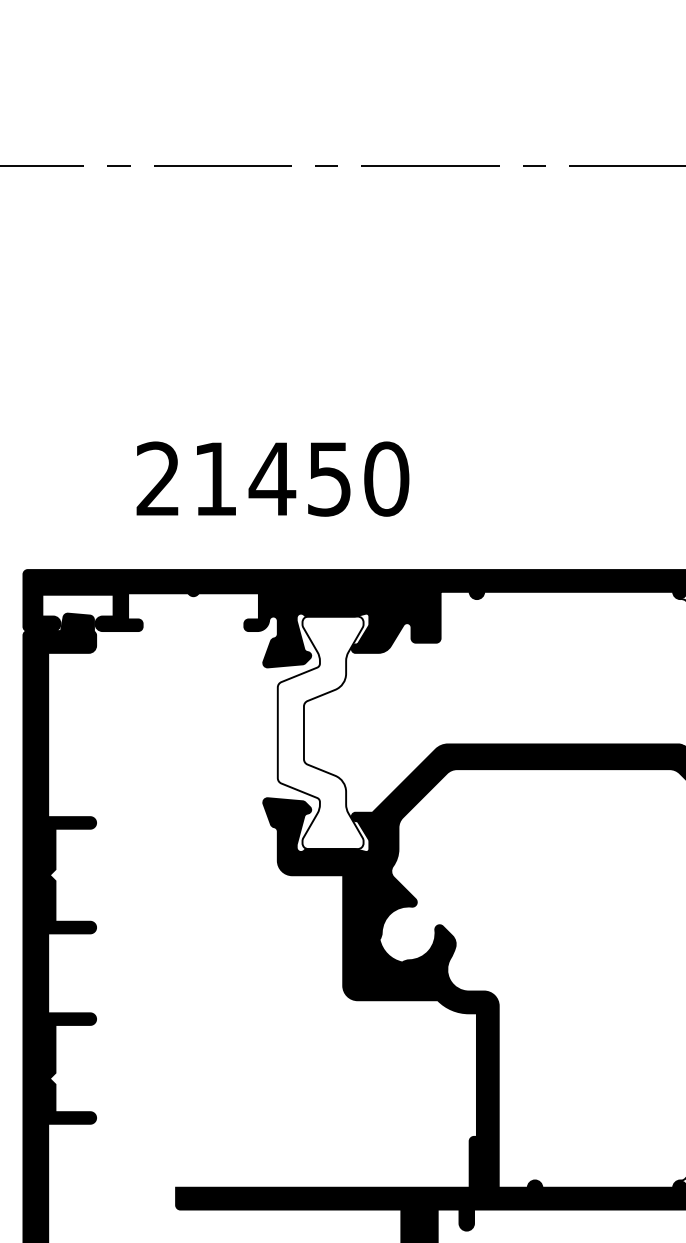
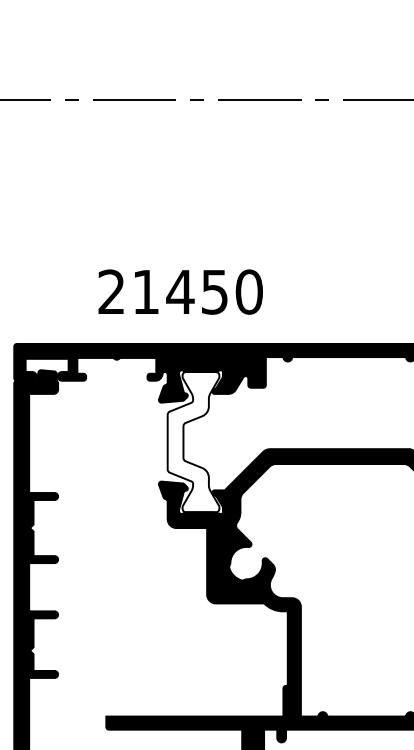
text: (272, 478) -> (180, 291), moved

